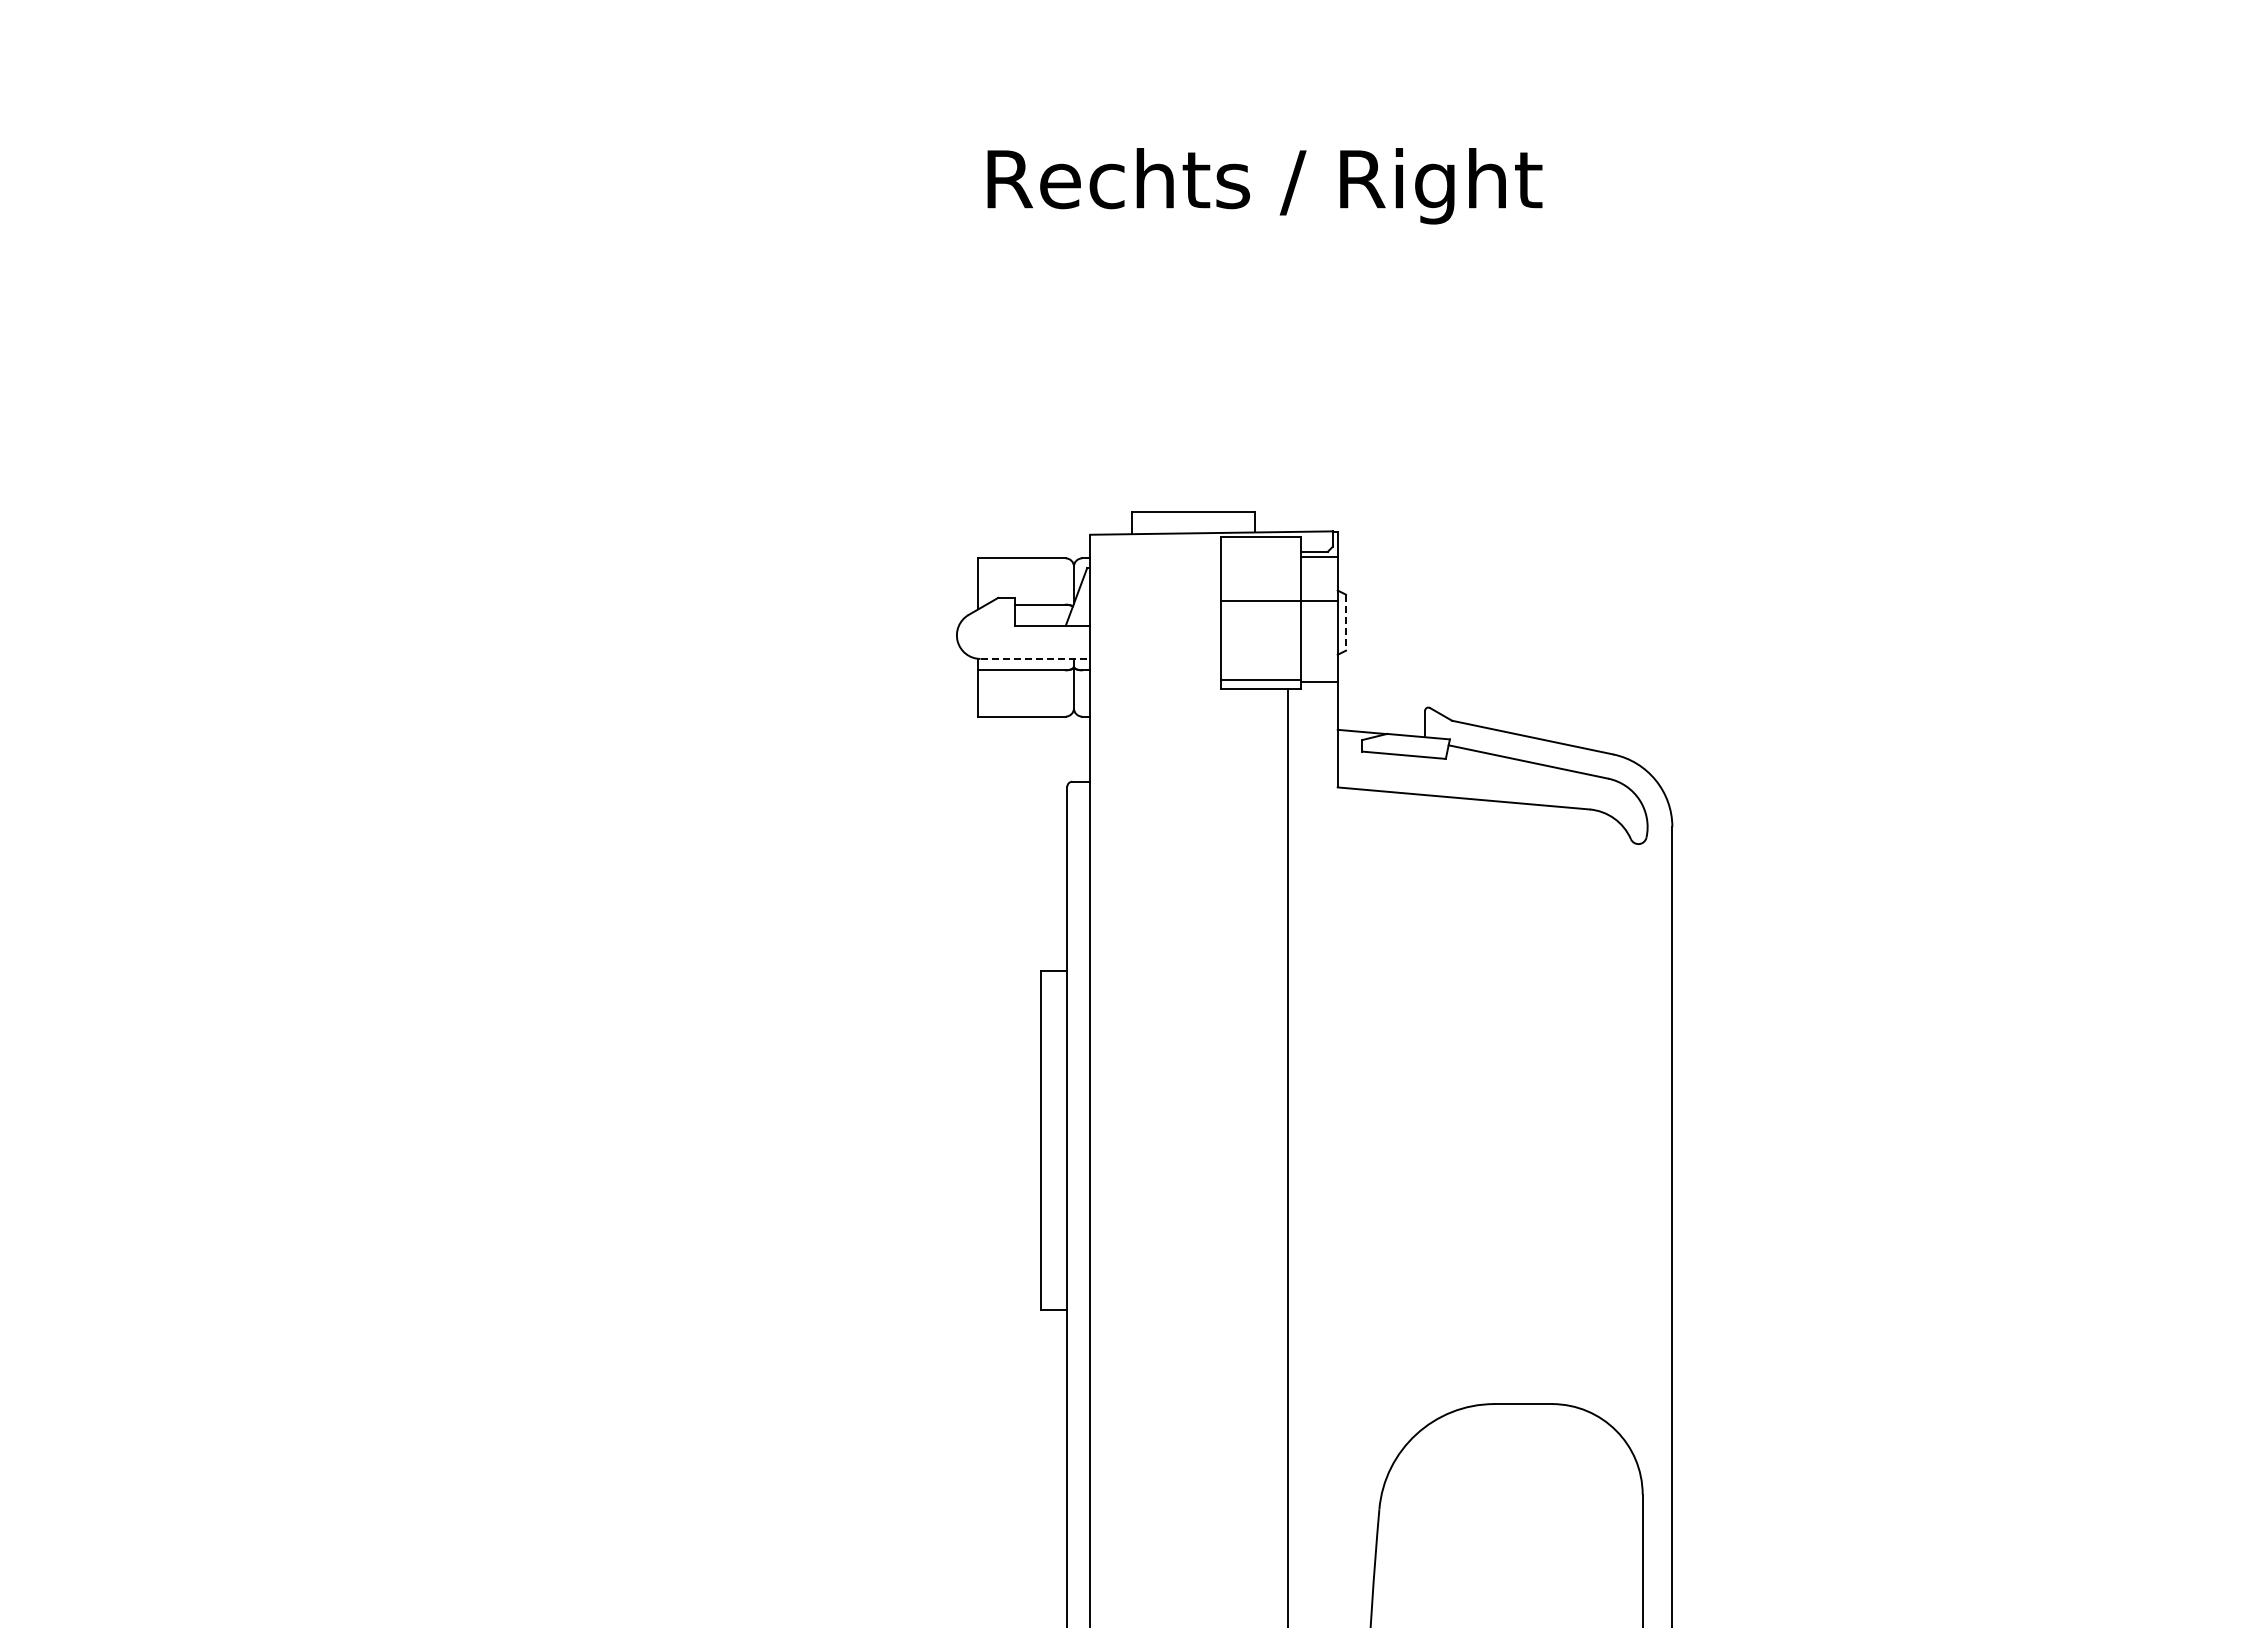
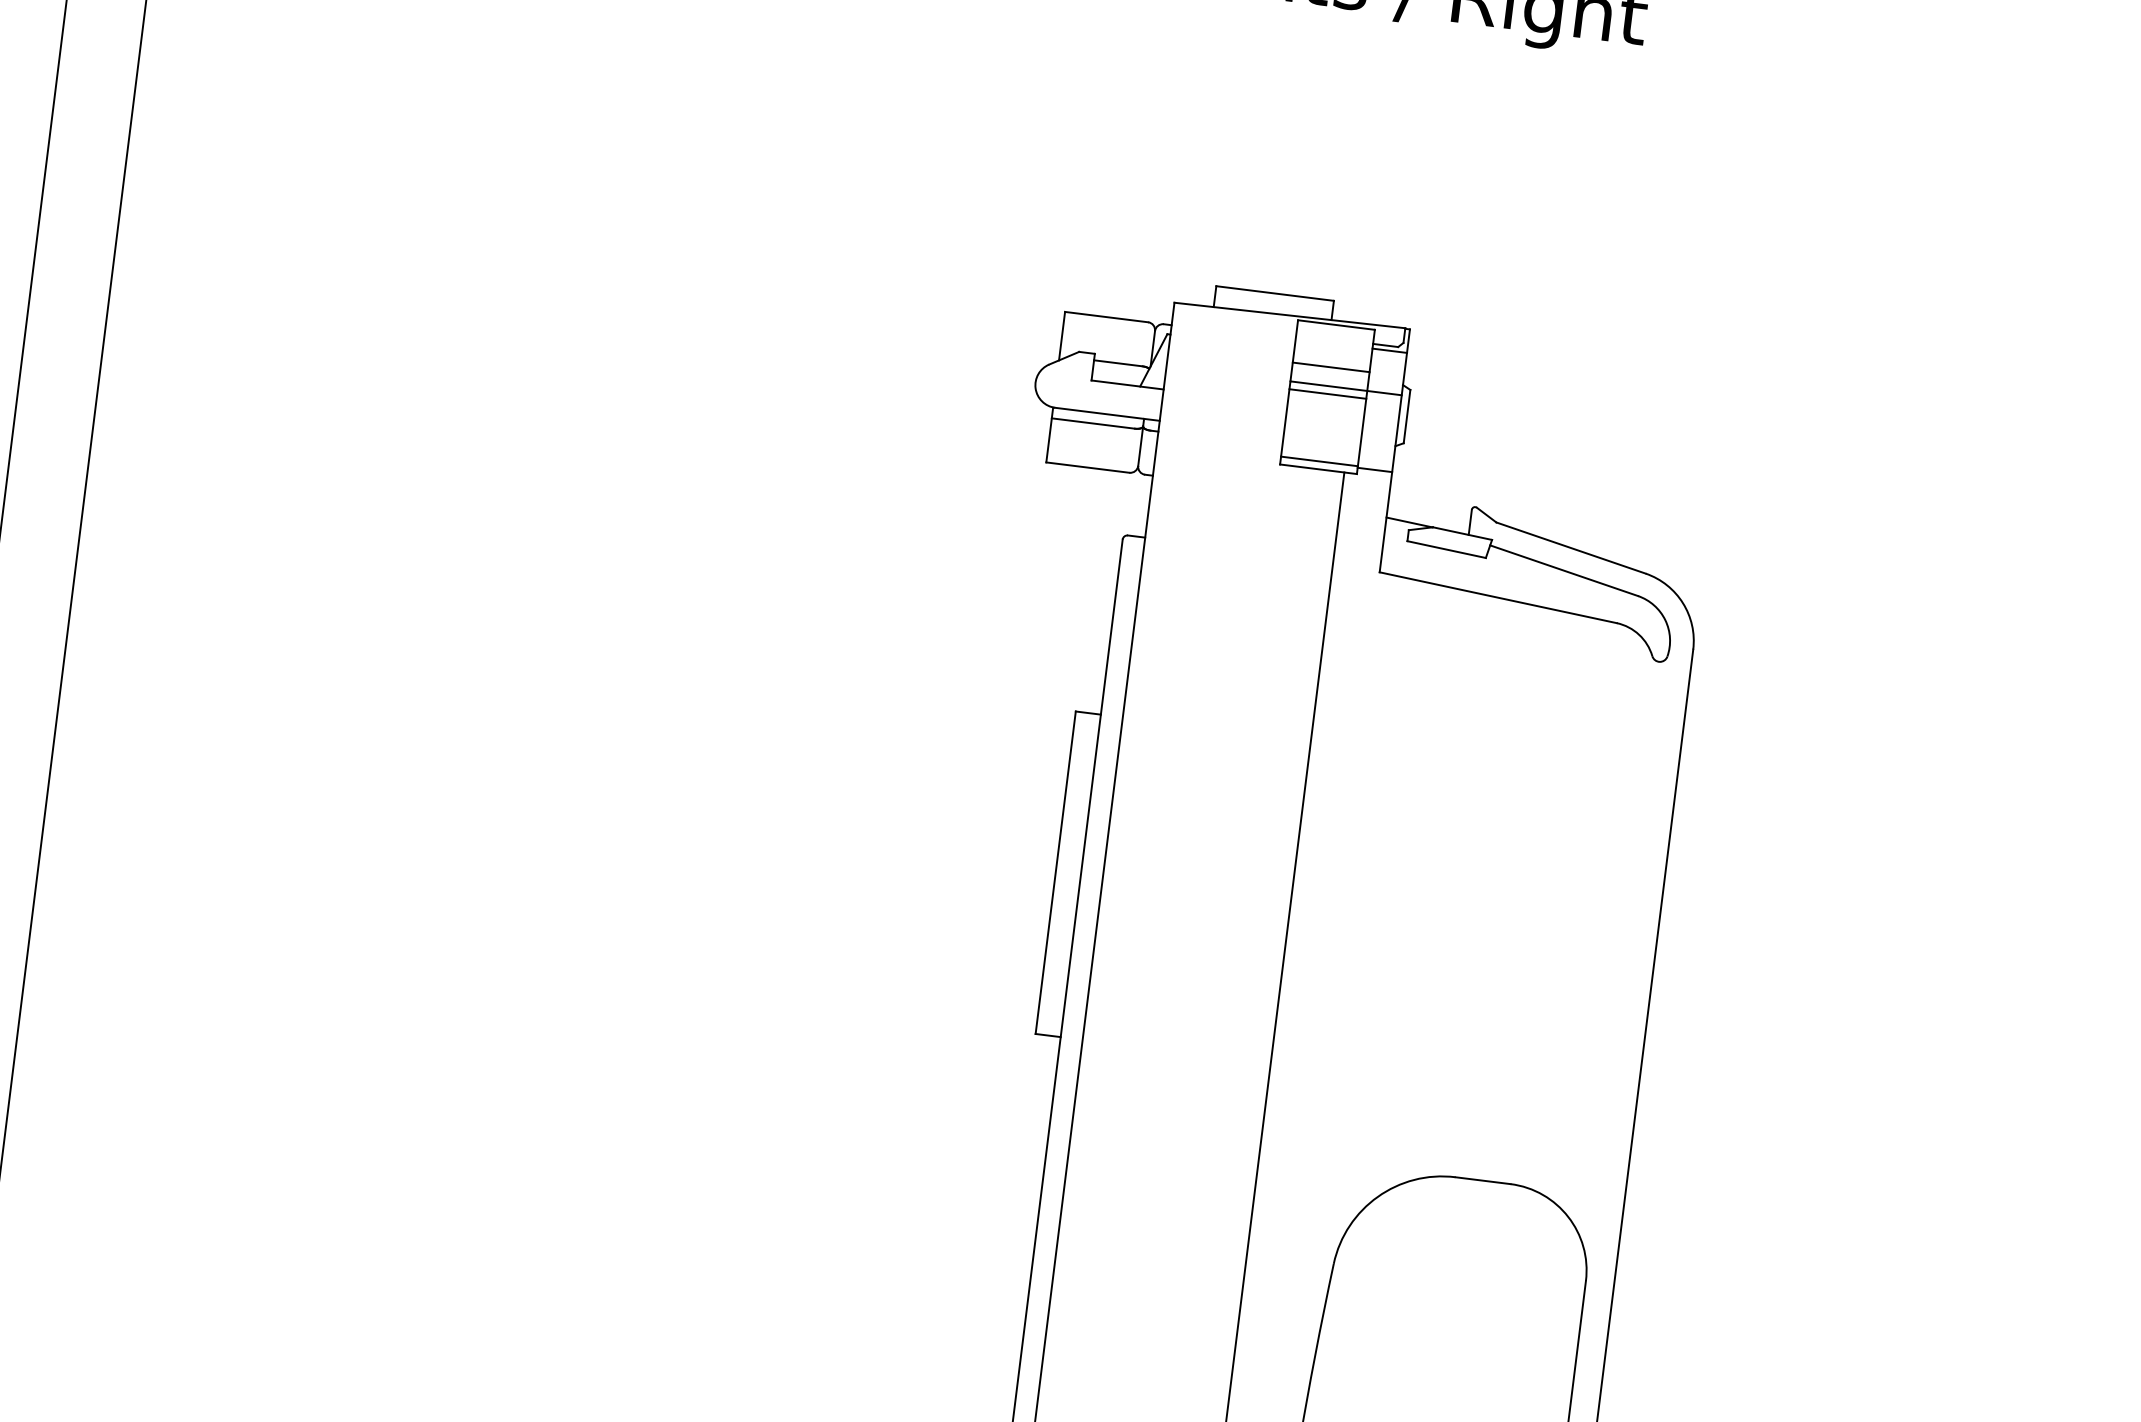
line: (1260, 581) -> (1330, 367), added
line: (1260, 609) -> (1327, 393), added
line: (1345, 623) -> (1406, 417), dashed -> solid
line: (1035, 658) -> (1107, 413), dashed -> solid

